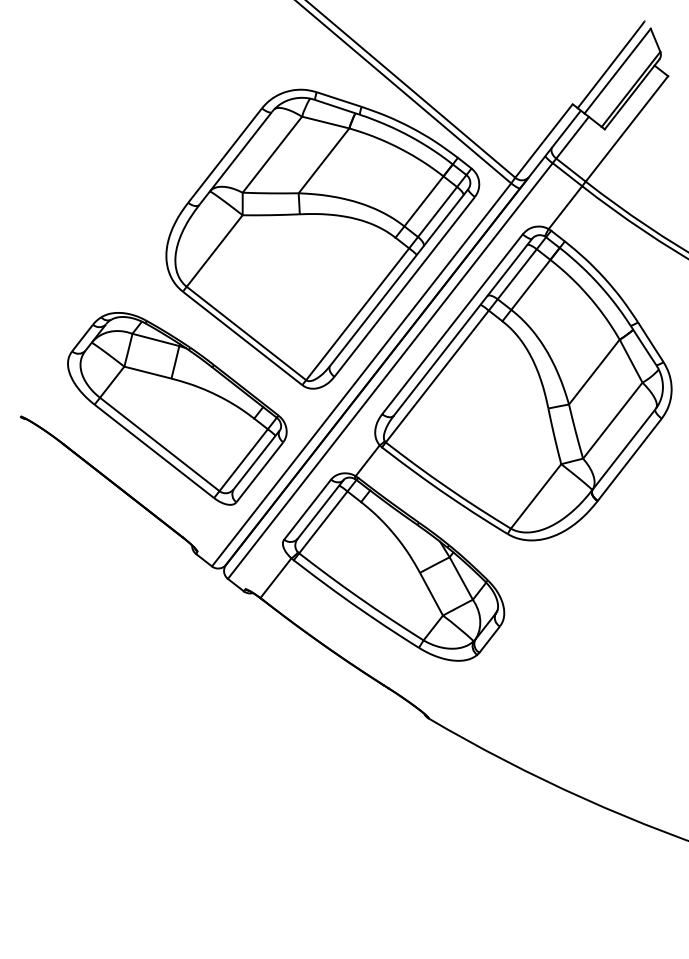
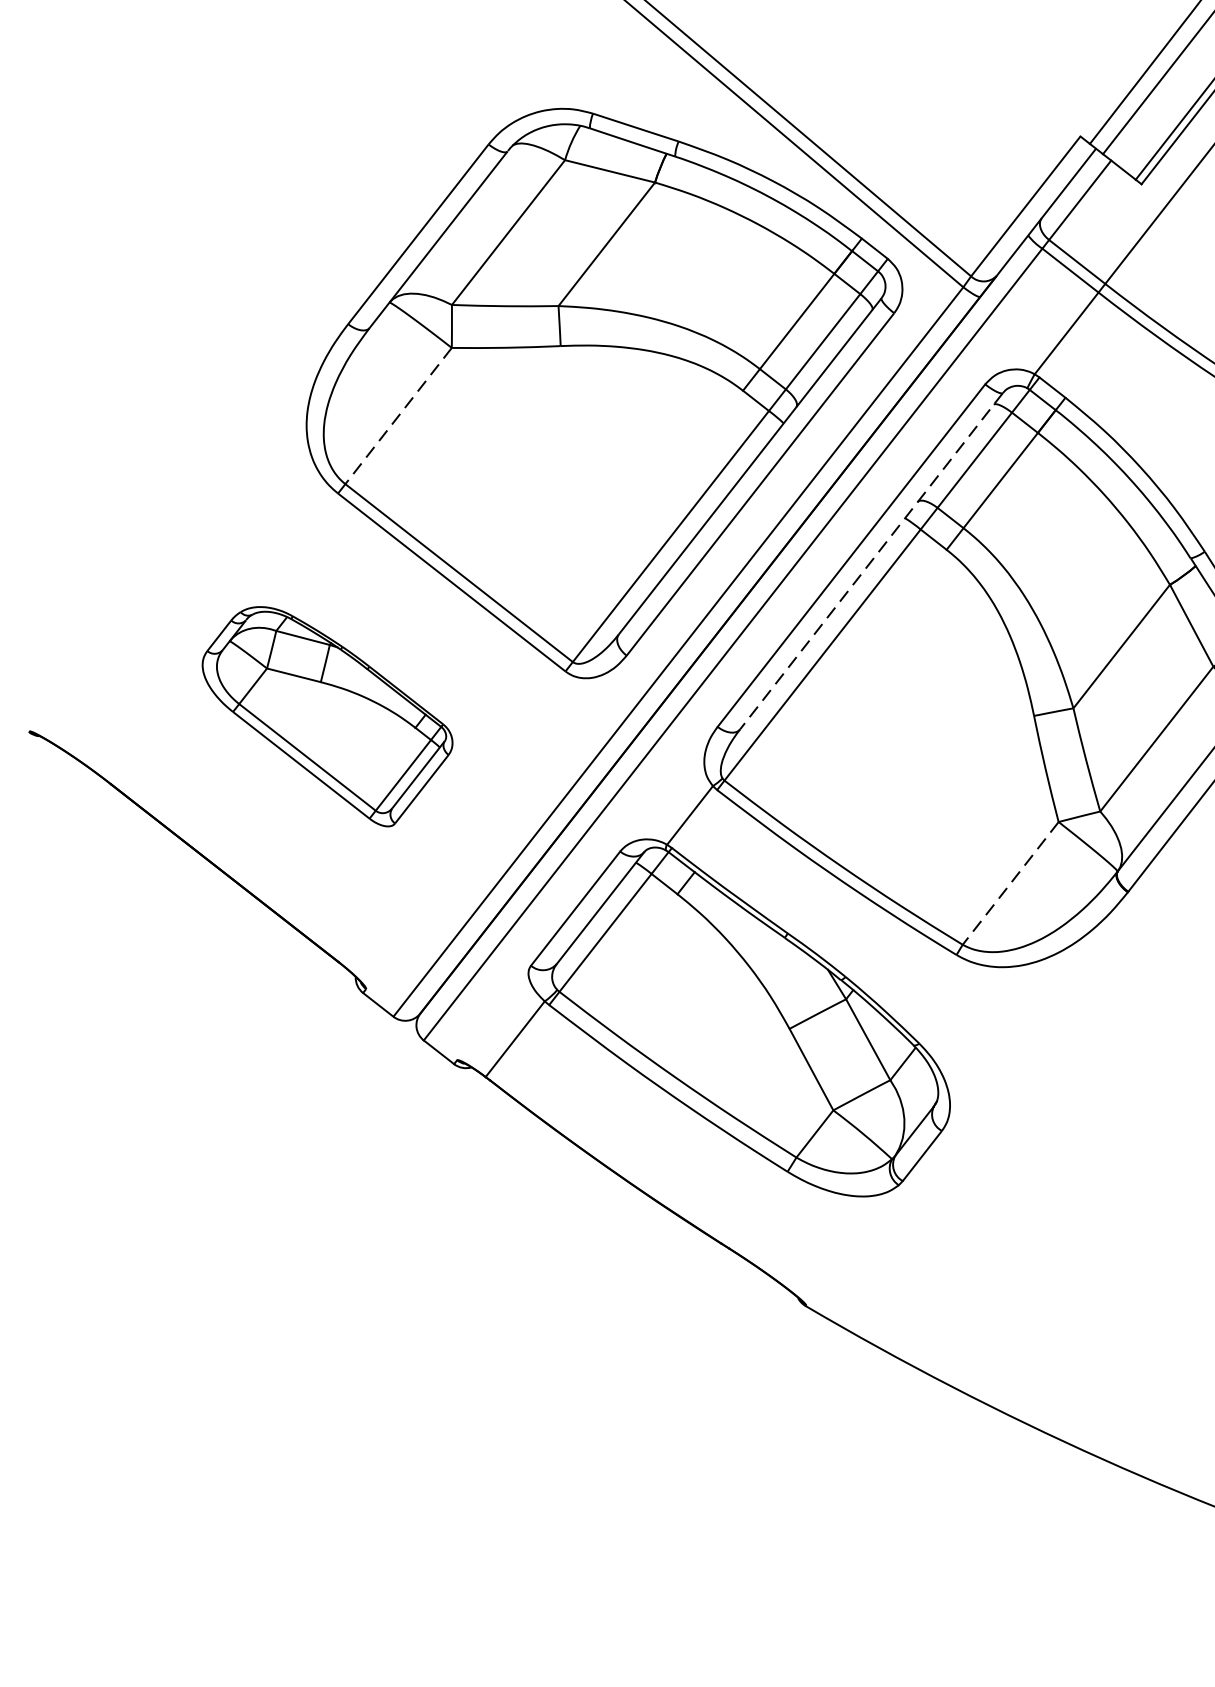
line: (214, 251) -> (398, 416), solid -> dashed
line: (462, 327) -> (870, 561), solid -> dashed
part: (177, 408) -> (327, 715), size x0.6
line: (536, 496) -> (1011, 883), solid -> dashed

